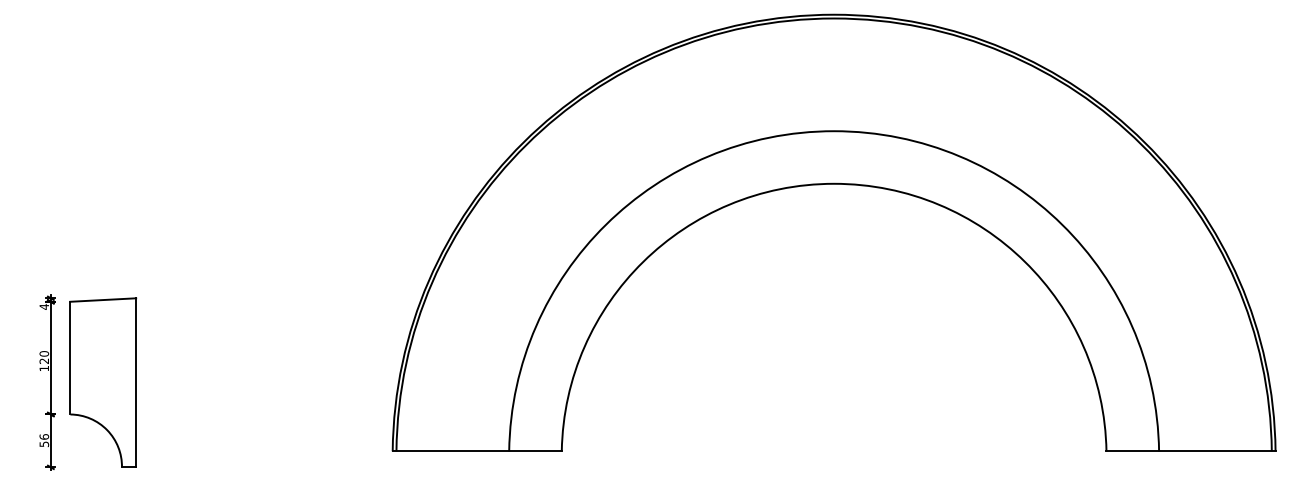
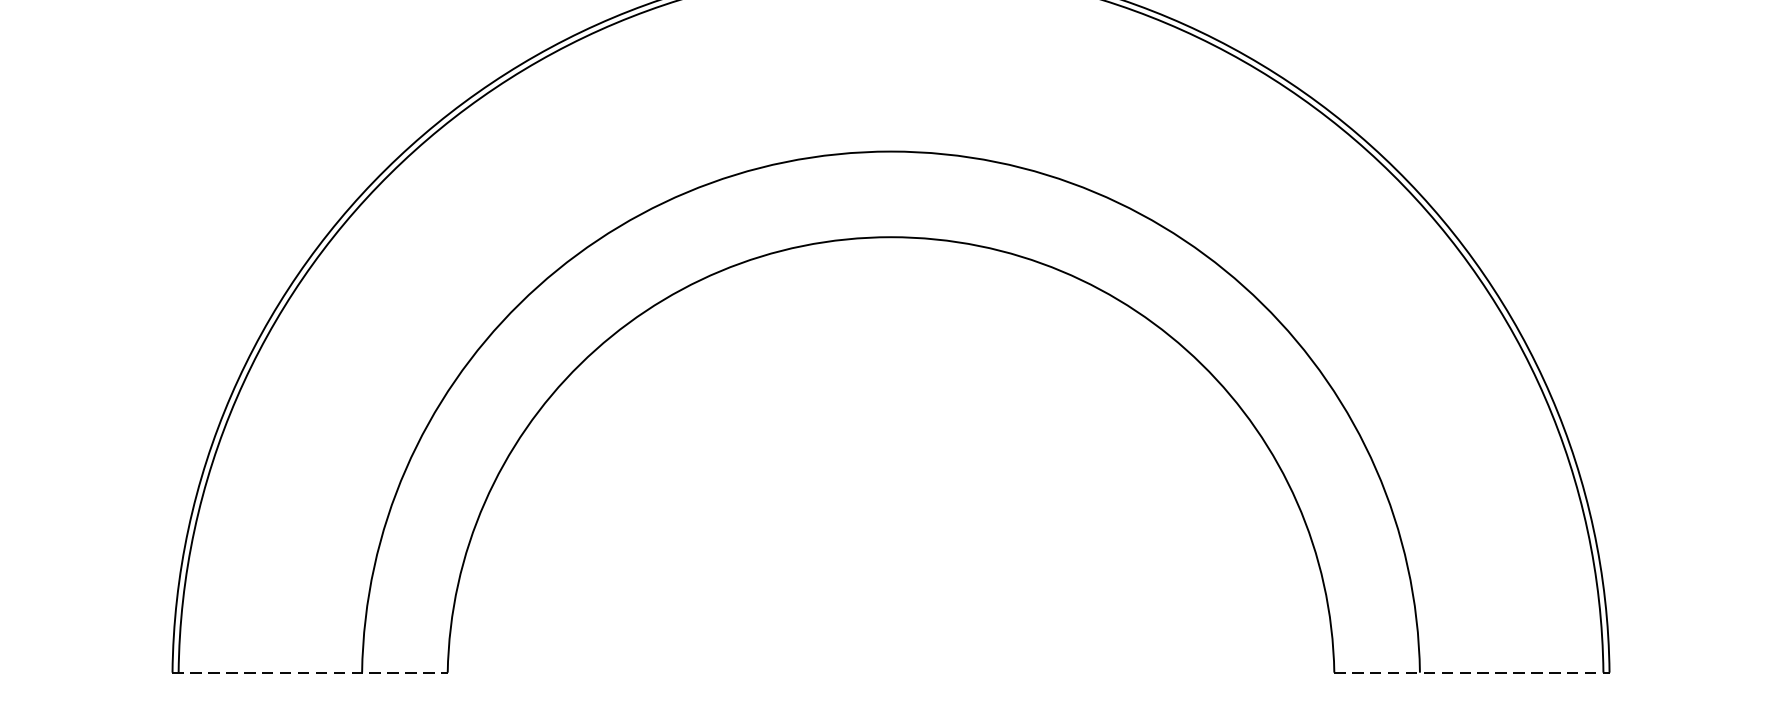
line: (477, 451) -> (310, 672), solid -> dashed
line: (1191, 451) -> (1472, 672), solid -> dashed

